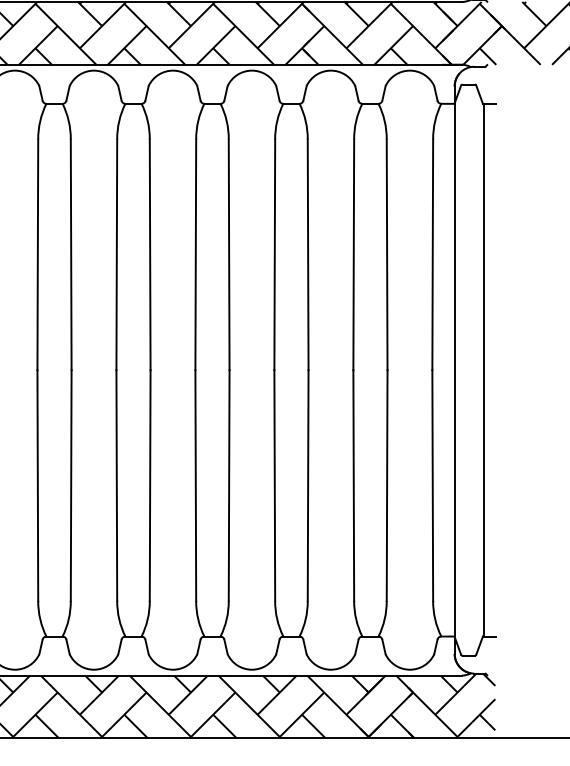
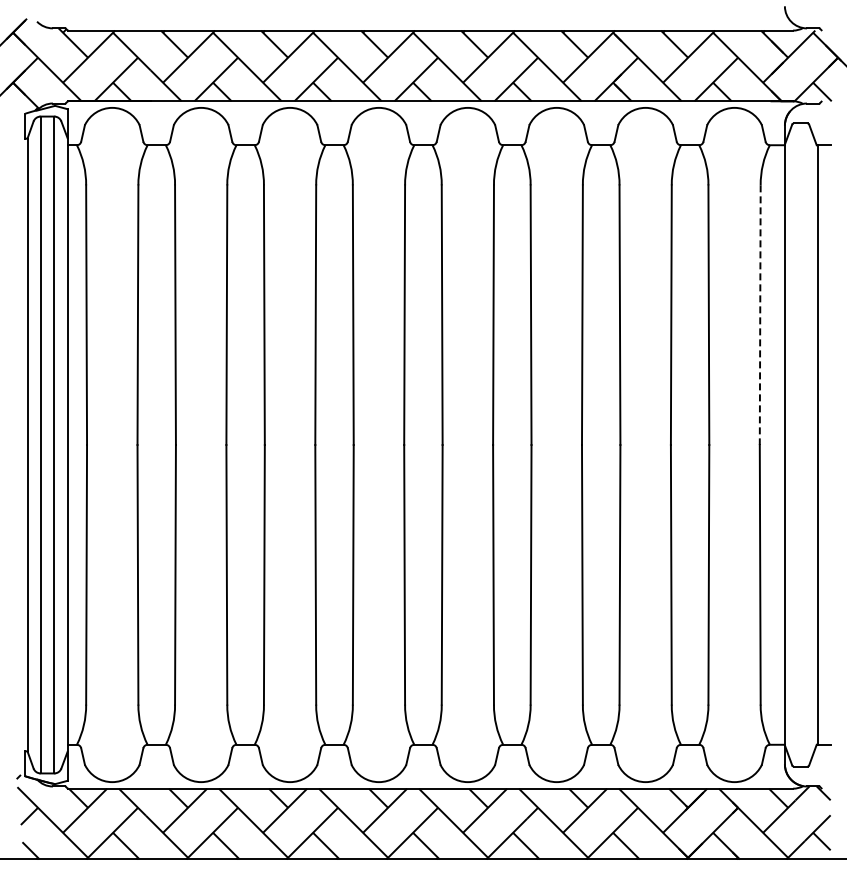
line: (432, 255) -> (760, 315), solid -> dashed

